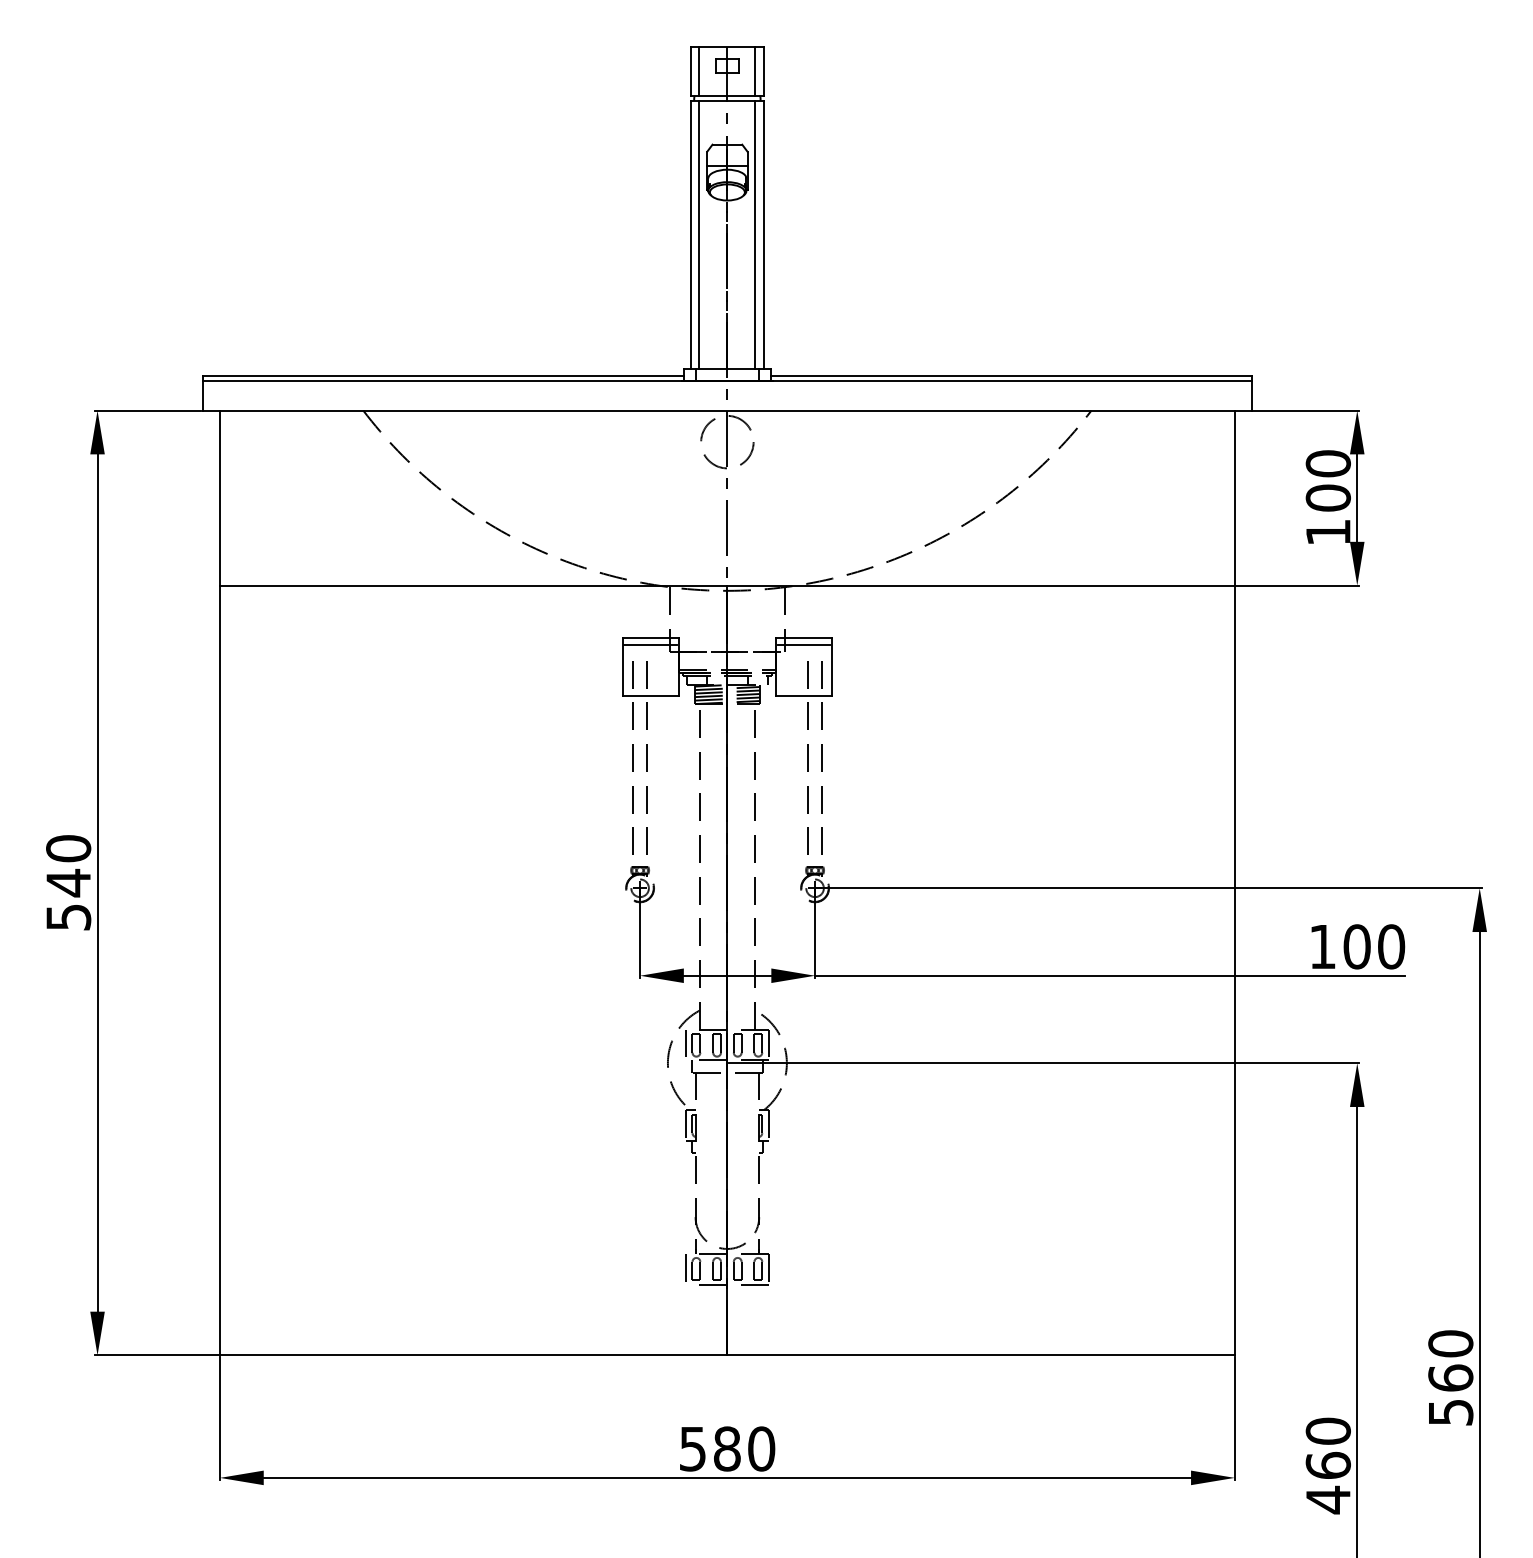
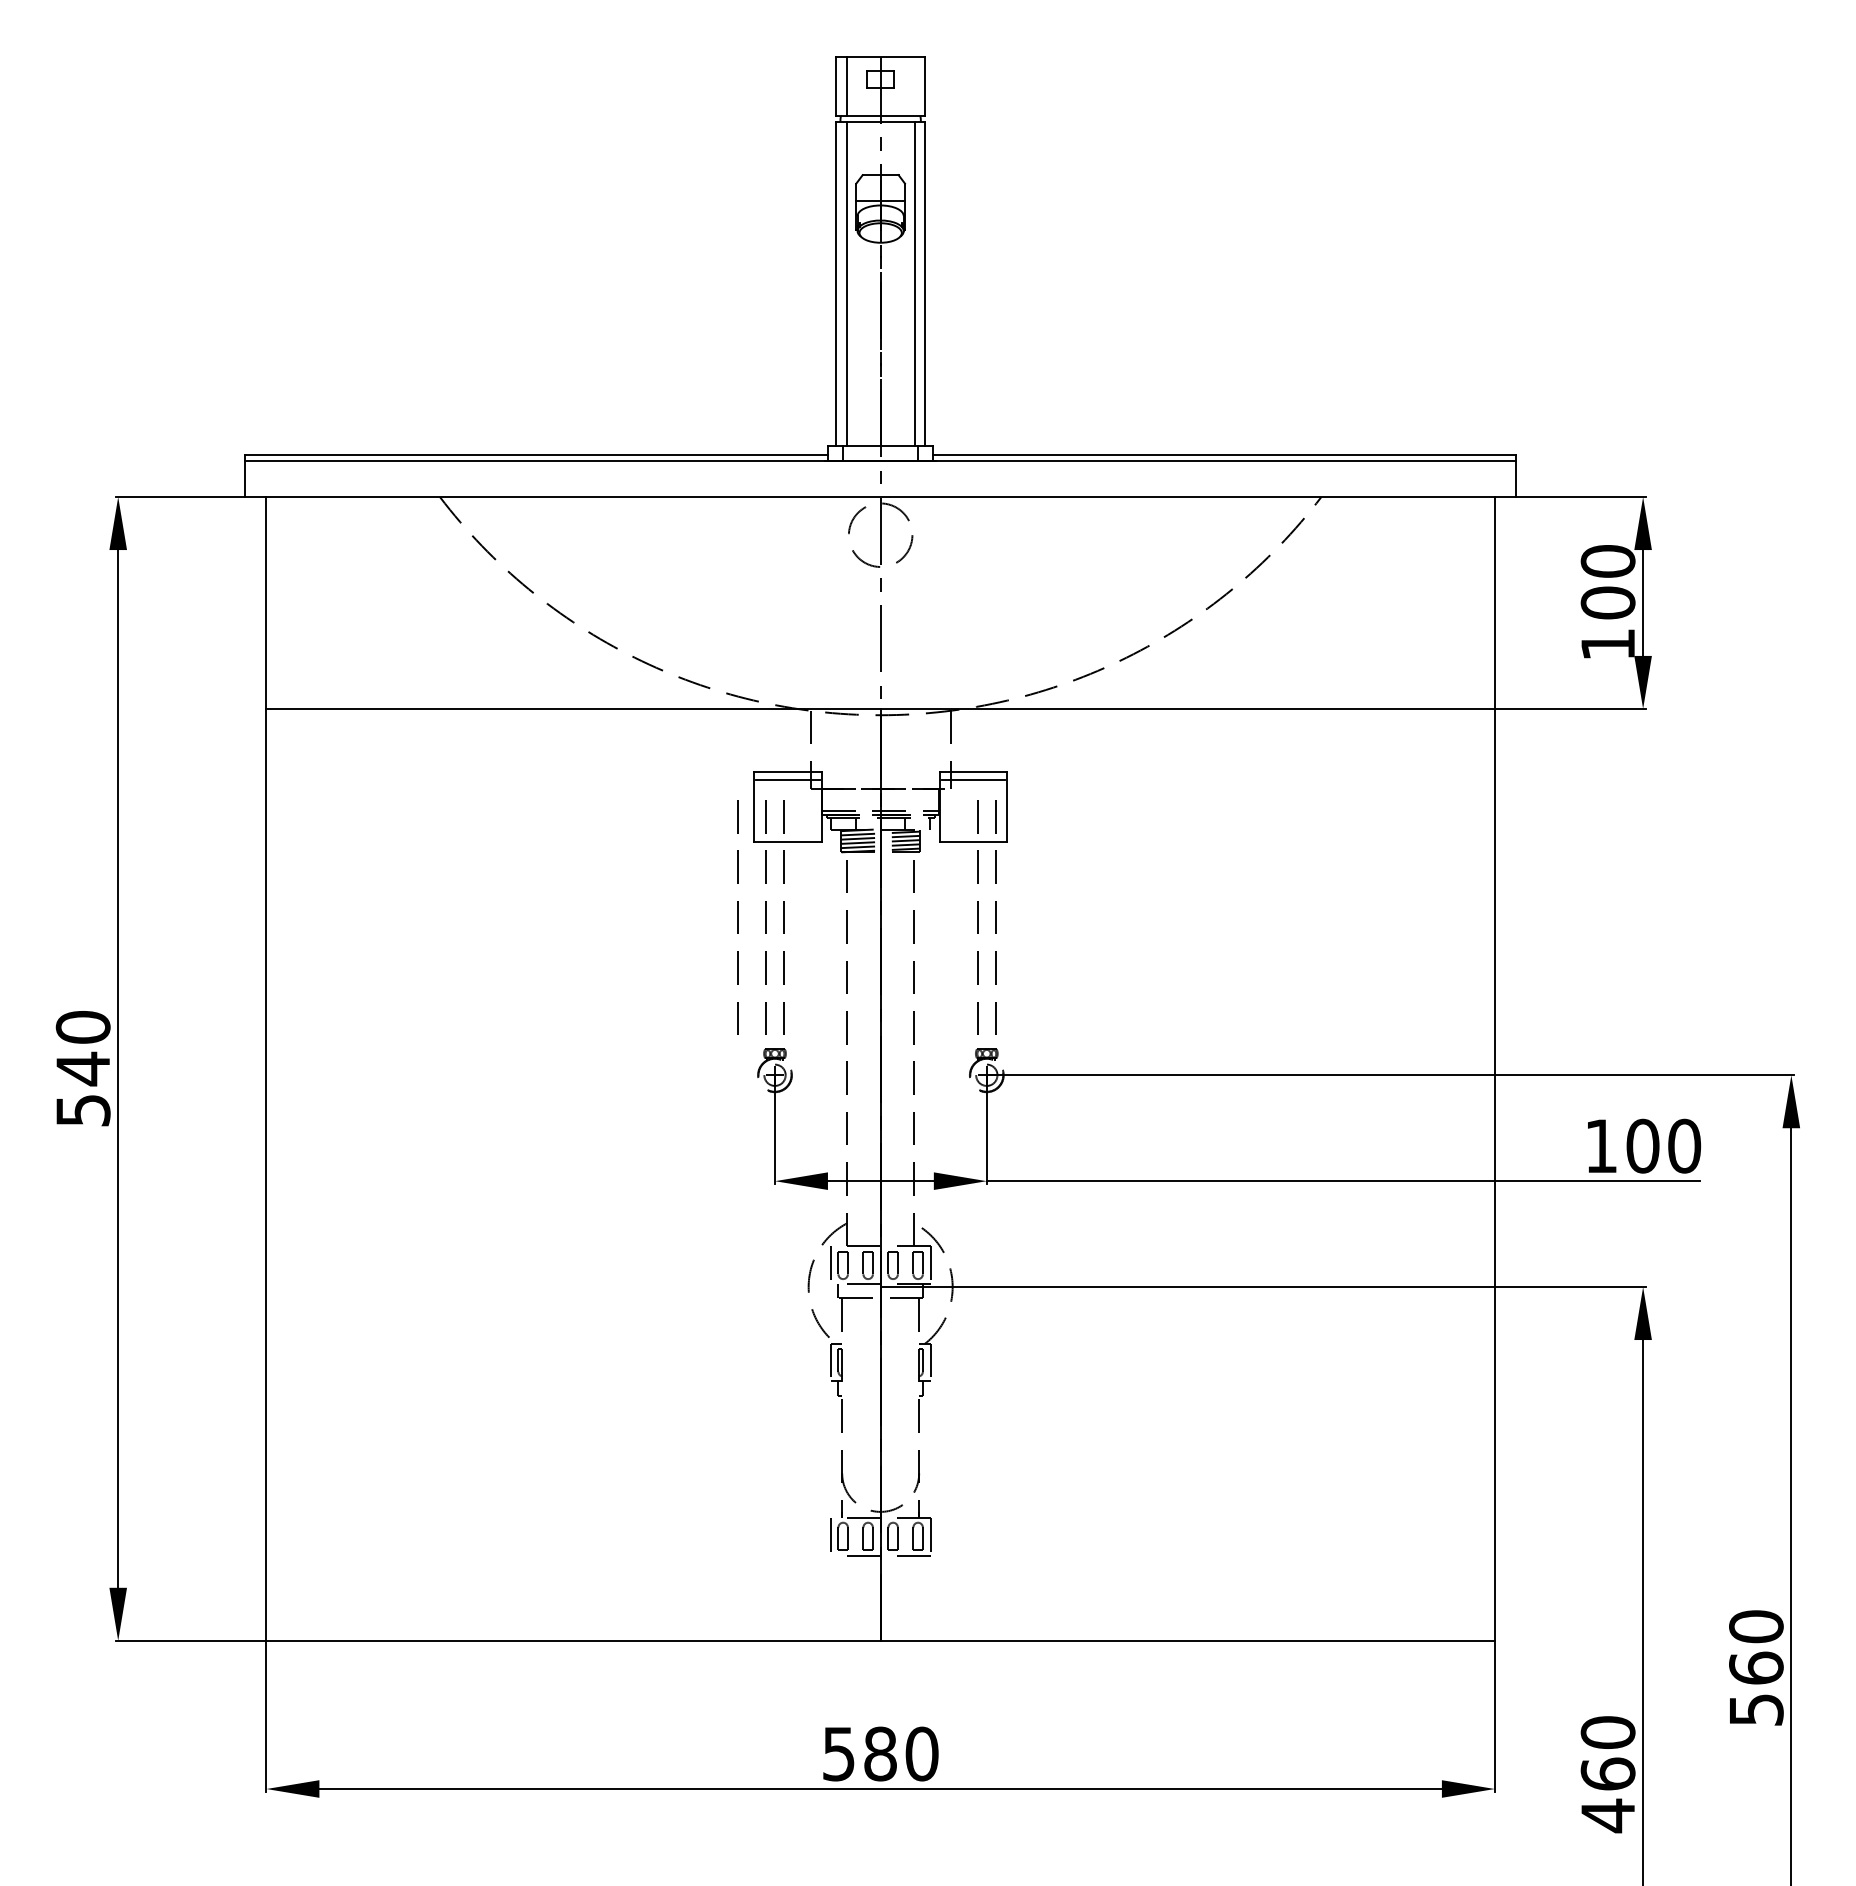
line: (755, 70) -> (914, 85), removed
line: (609, 757) -> (737, 917), added

